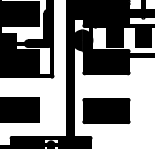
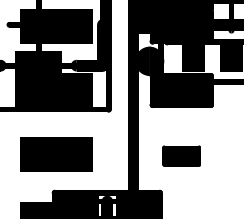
part: (106, 110) -> (181, 155), size x0.6

